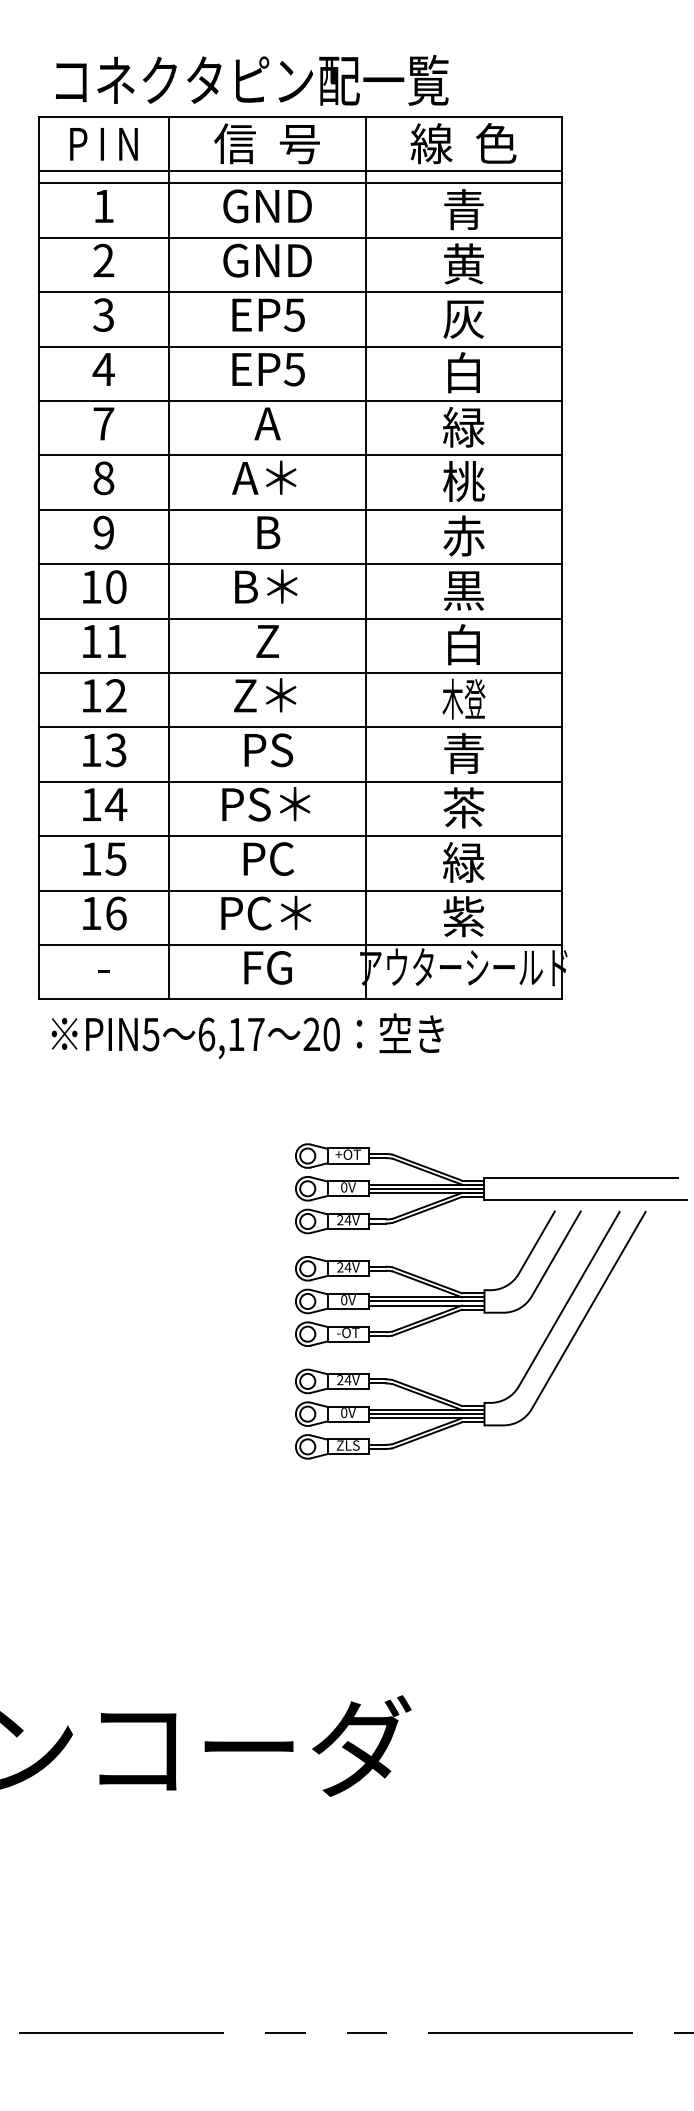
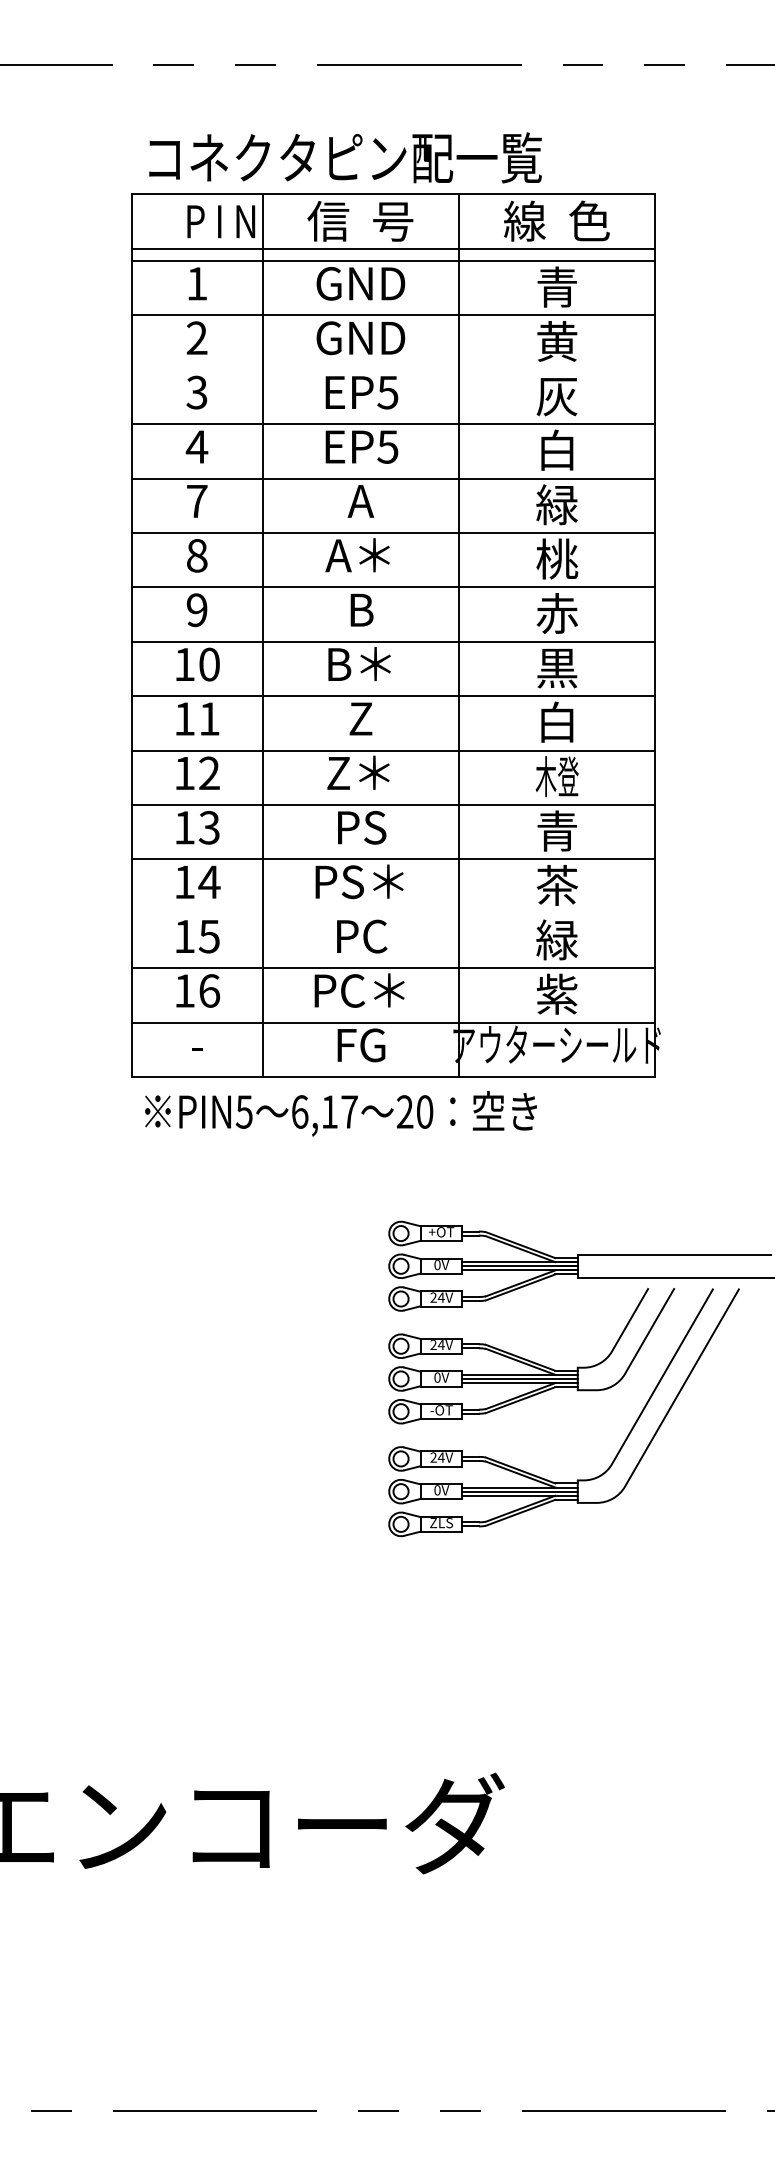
text: (104, 144) -> (221, 221), moved
line: (300, 292) -> (393, 369), removed
line: (300, 836) -> (393, 913), removed

